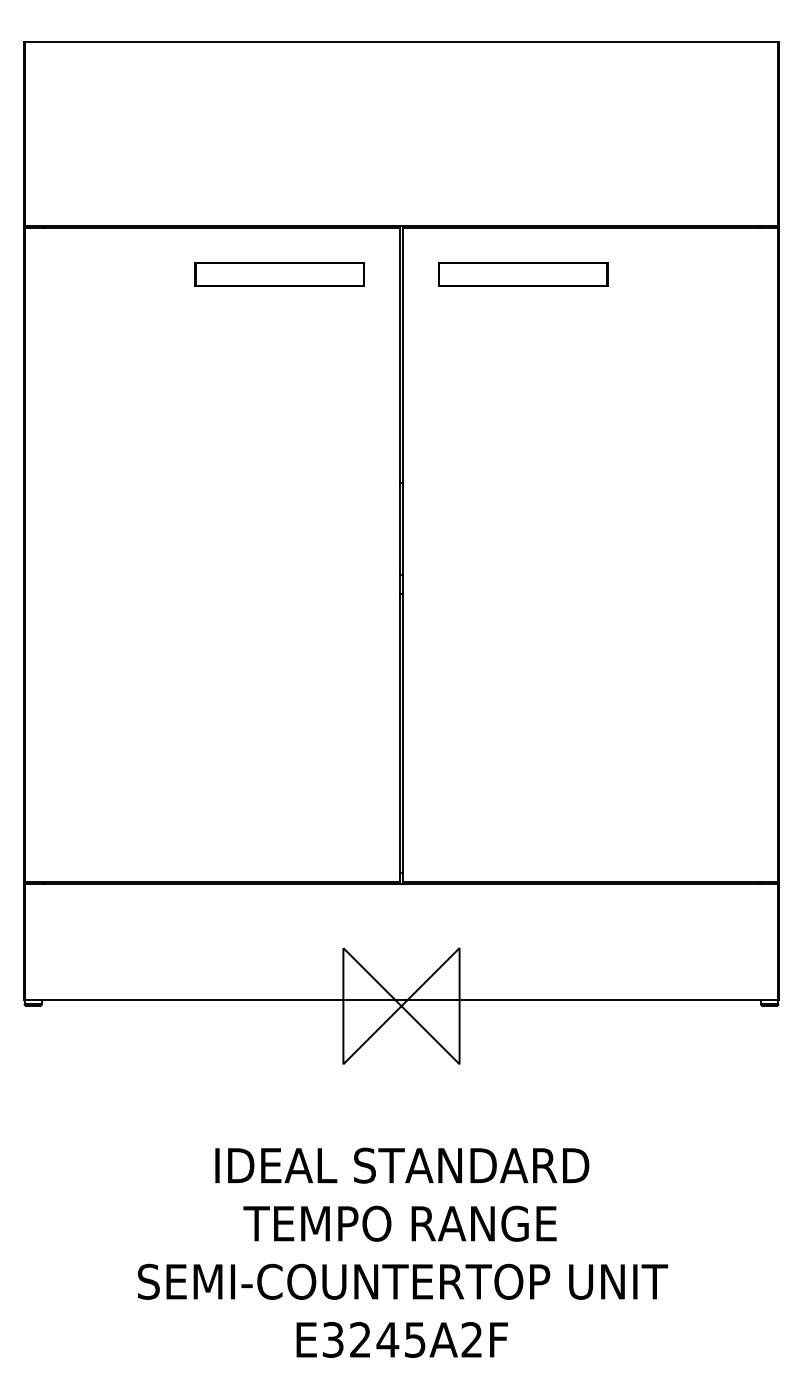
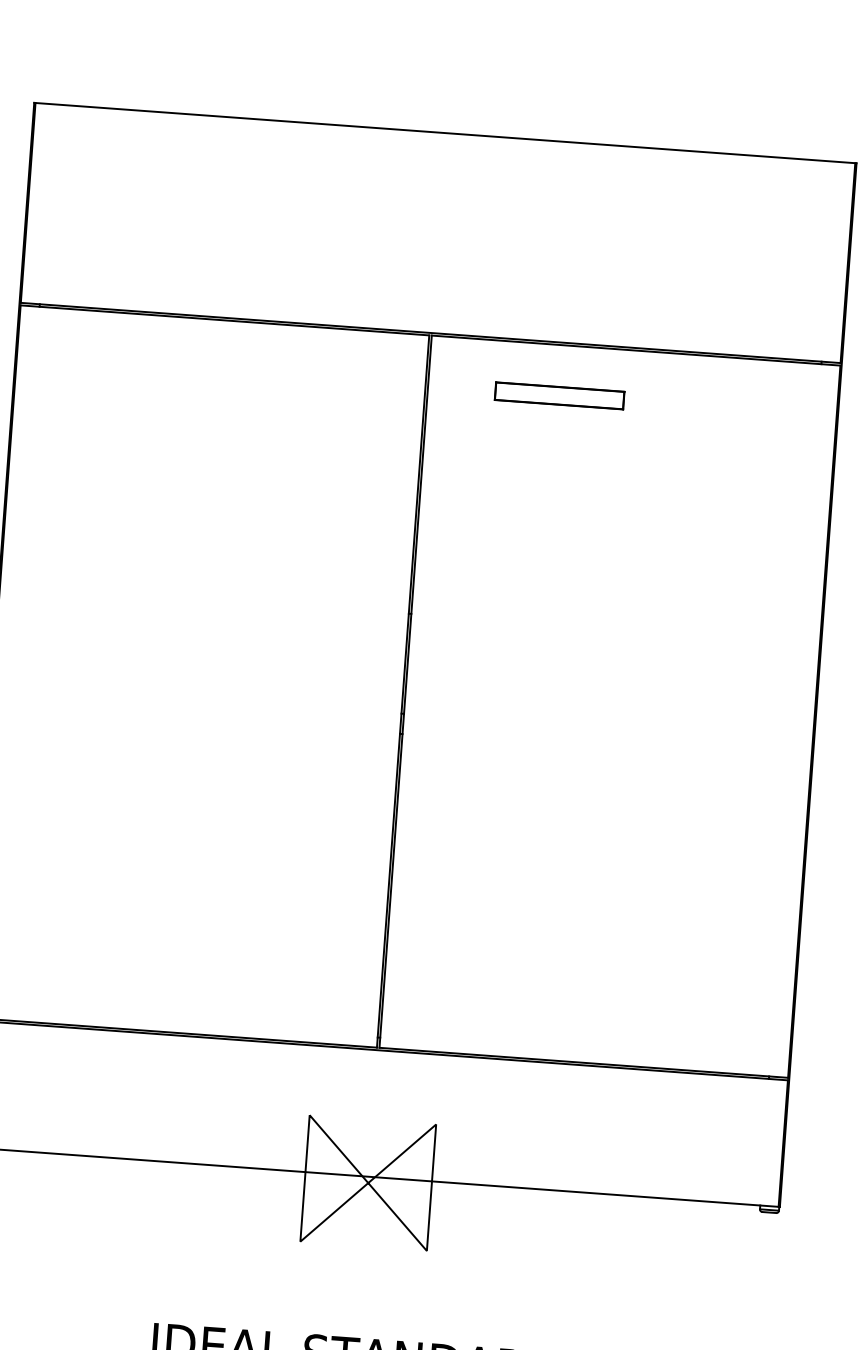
part: (279, 274) -> (293, 376), removed
part: (523, 274) -> (559, 396), size x0.7

